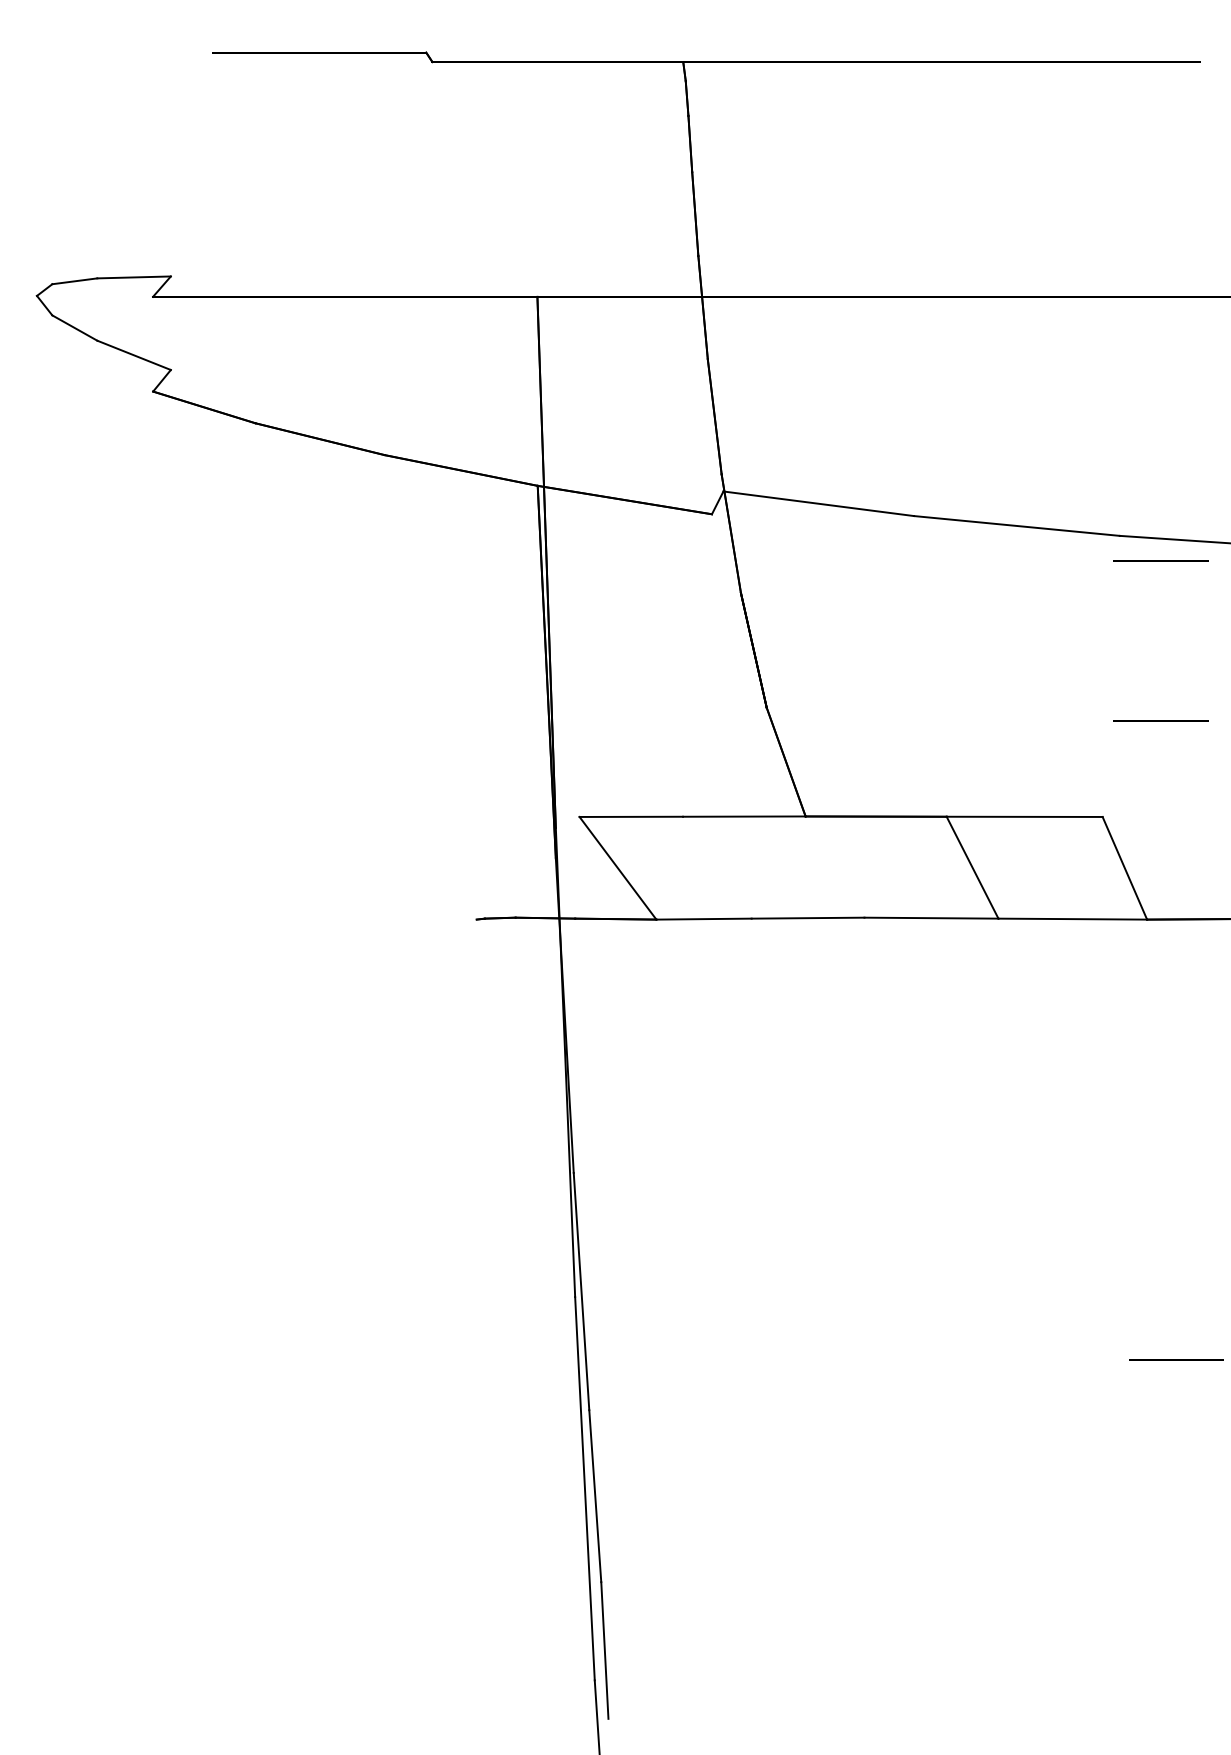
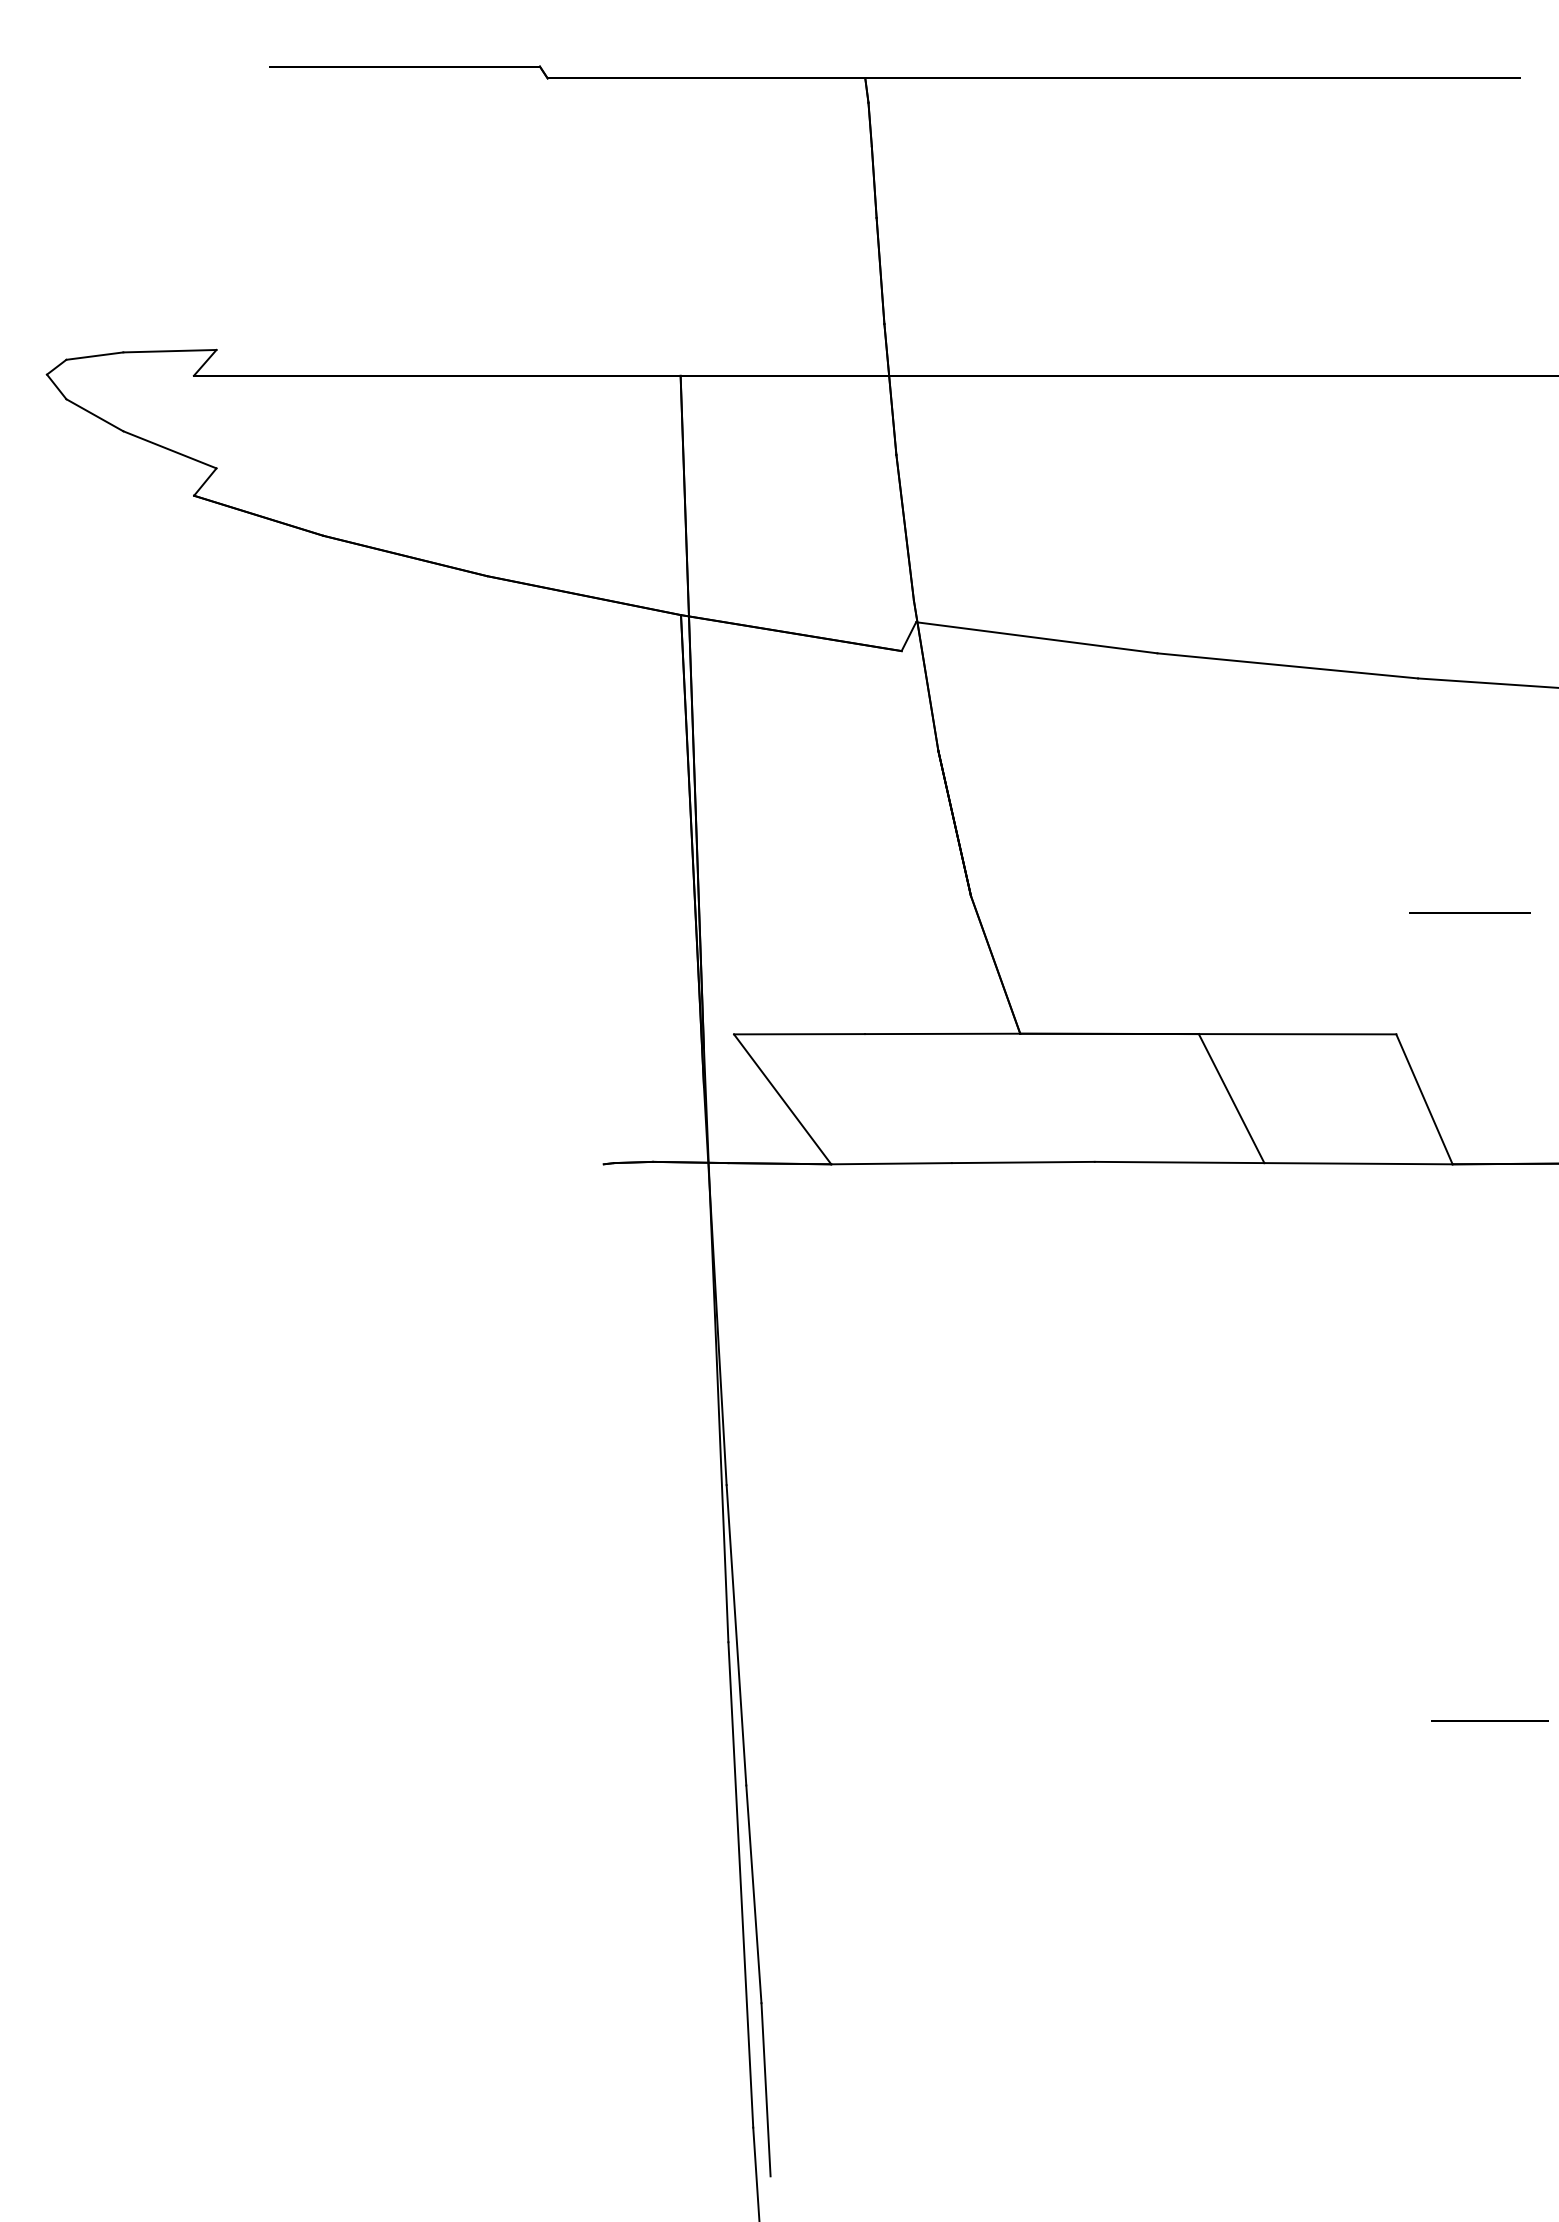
line: (1160, 560) -> (1469, 709), removed

